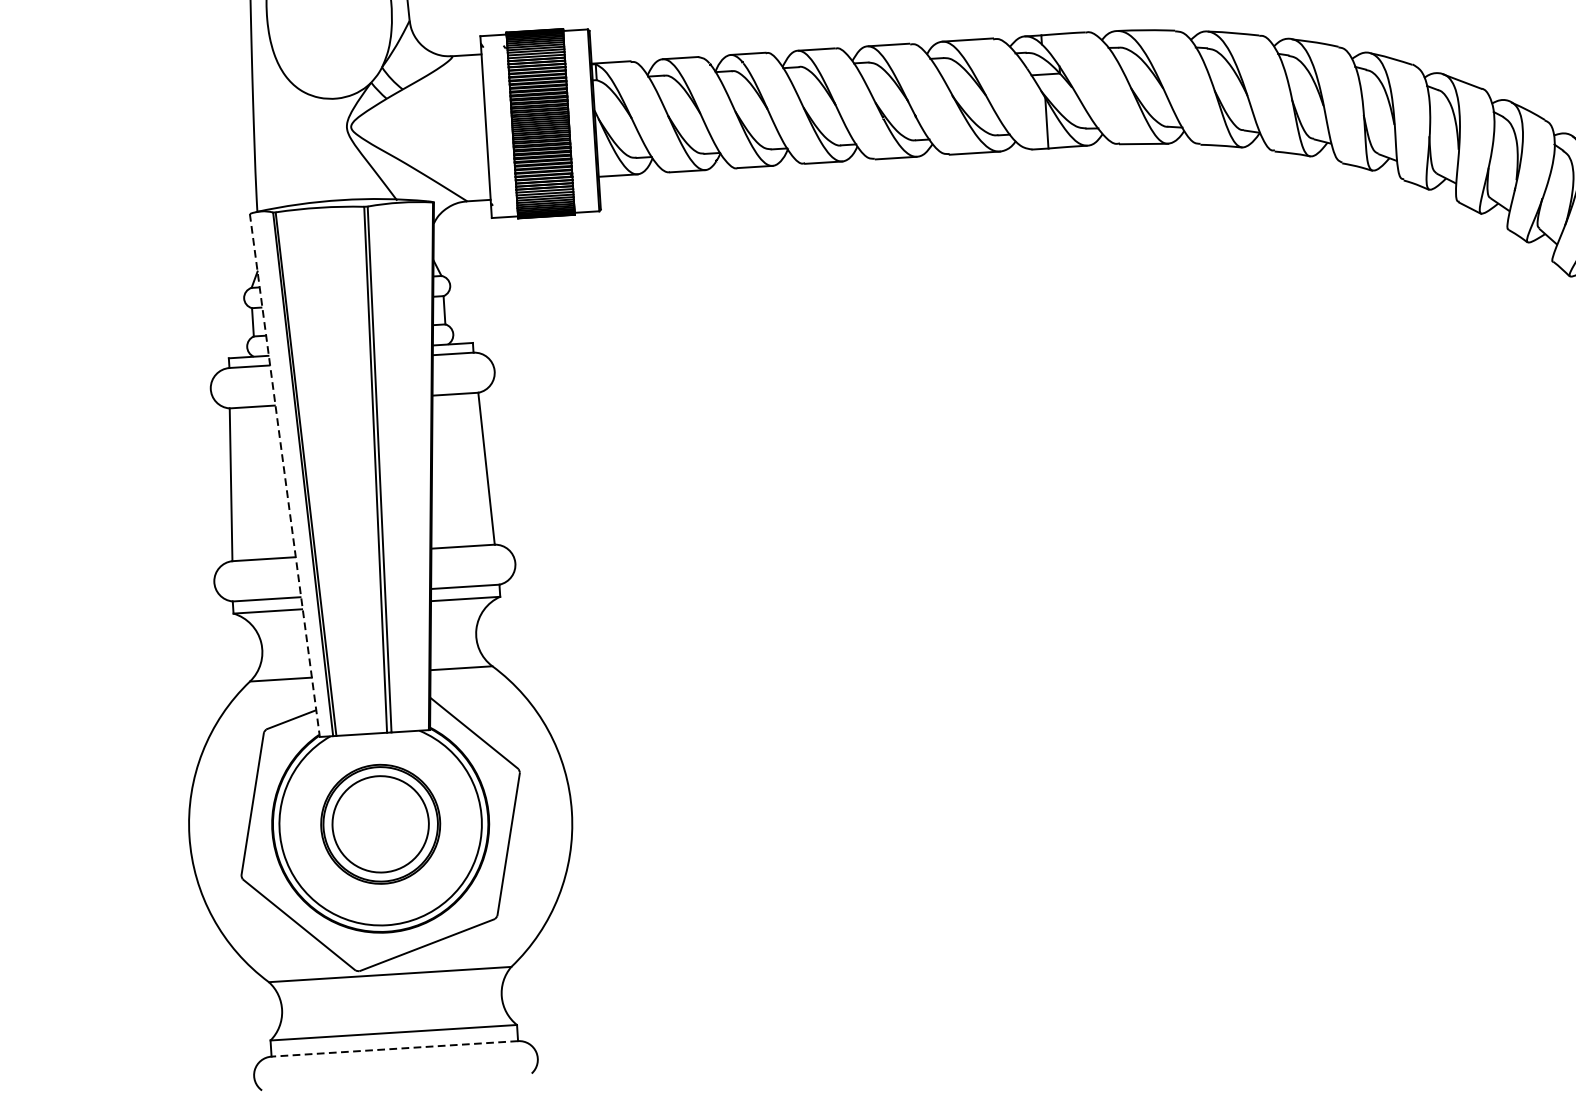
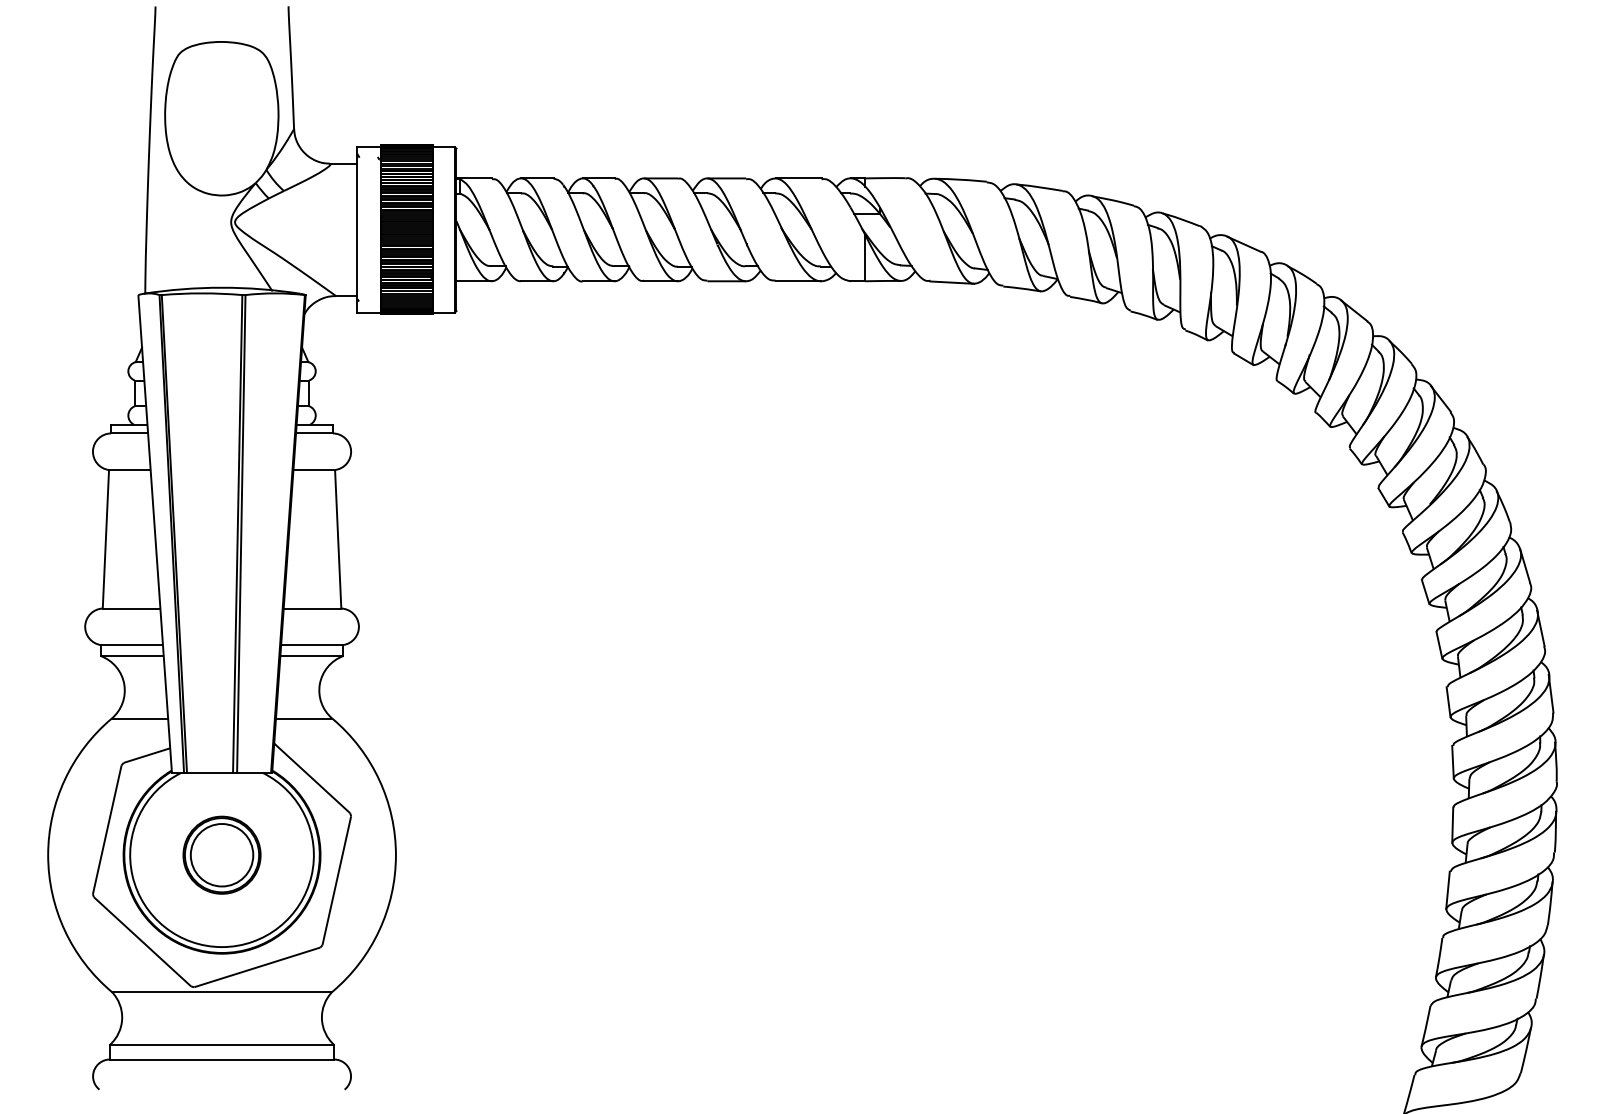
line: (285, 475) -> (155, 533), dashed -> solid
part: (380, 823) -> (221, 854), size x0.71
line: (394, 1048) -> (221, 1059), dashed -> solid

